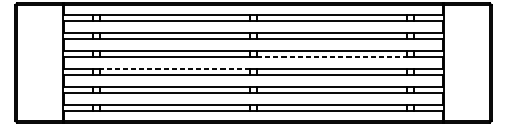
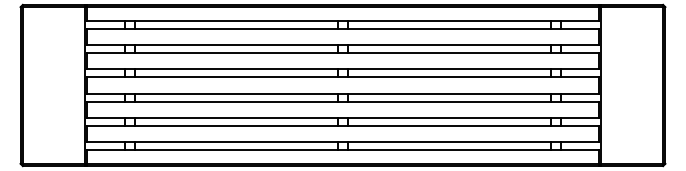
line: (332, 57) -> (449, 77), dashed -> solid
line: (174, 68) -> (236, 93), dashed -> solid

